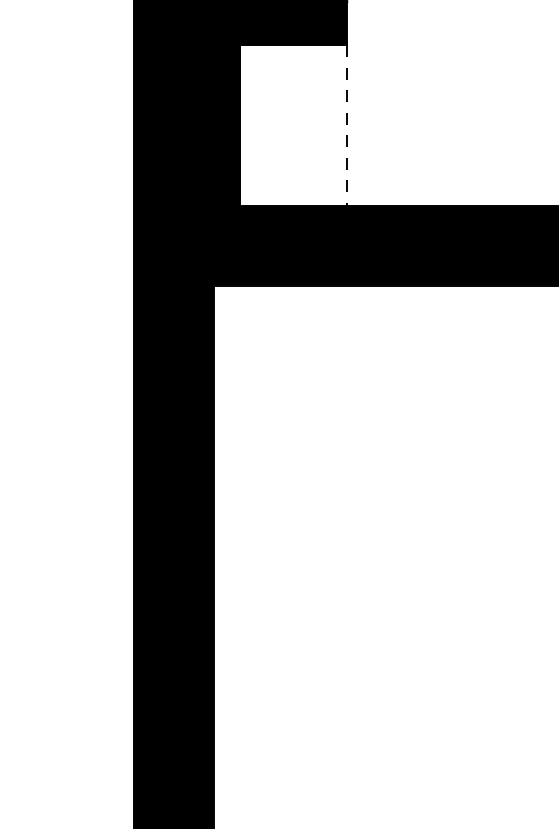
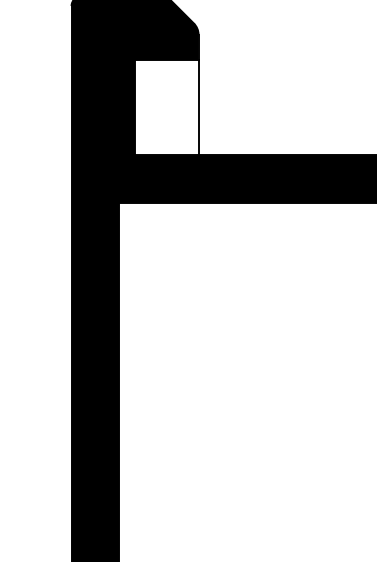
line: (347, 125) -> (198, 107), dashed -> solid

